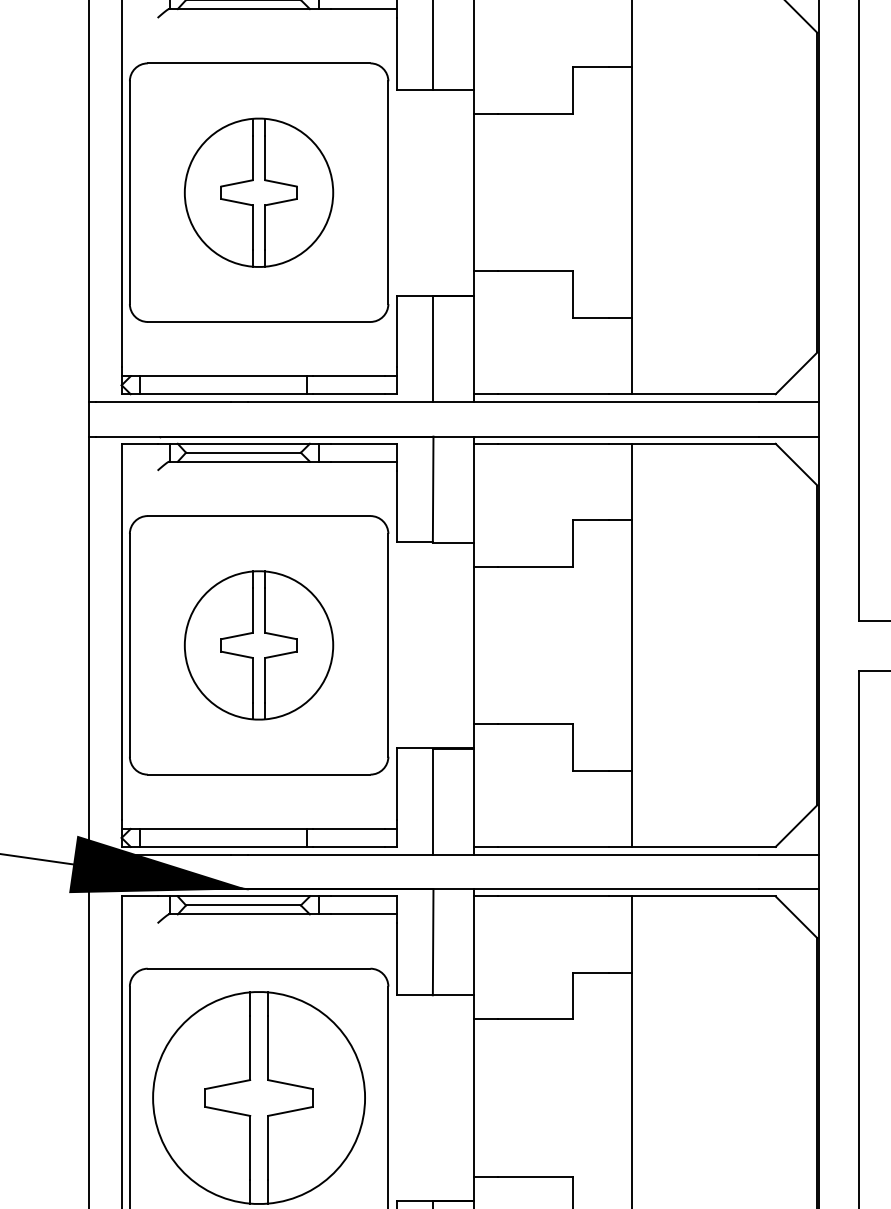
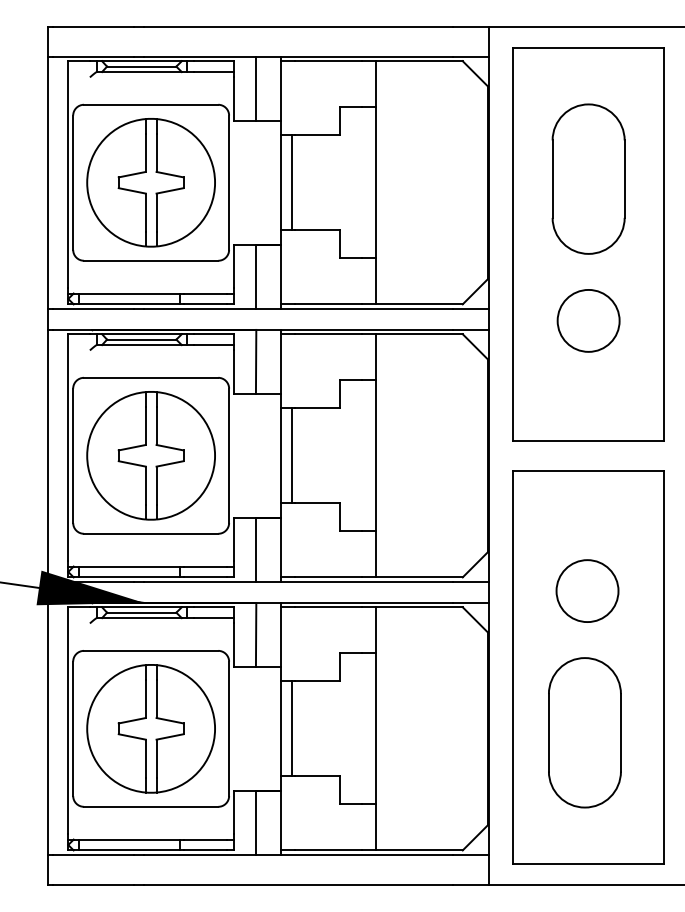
part: (258, 192) -> (150, 182), size x1.43
line: (491, 192) -> (291, 182), added
part: (258, 644) -> (150, 455), size x1.43
line: (491, 644) -> (291, 455), added
line: (491, 1097) -> (291, 728), added

